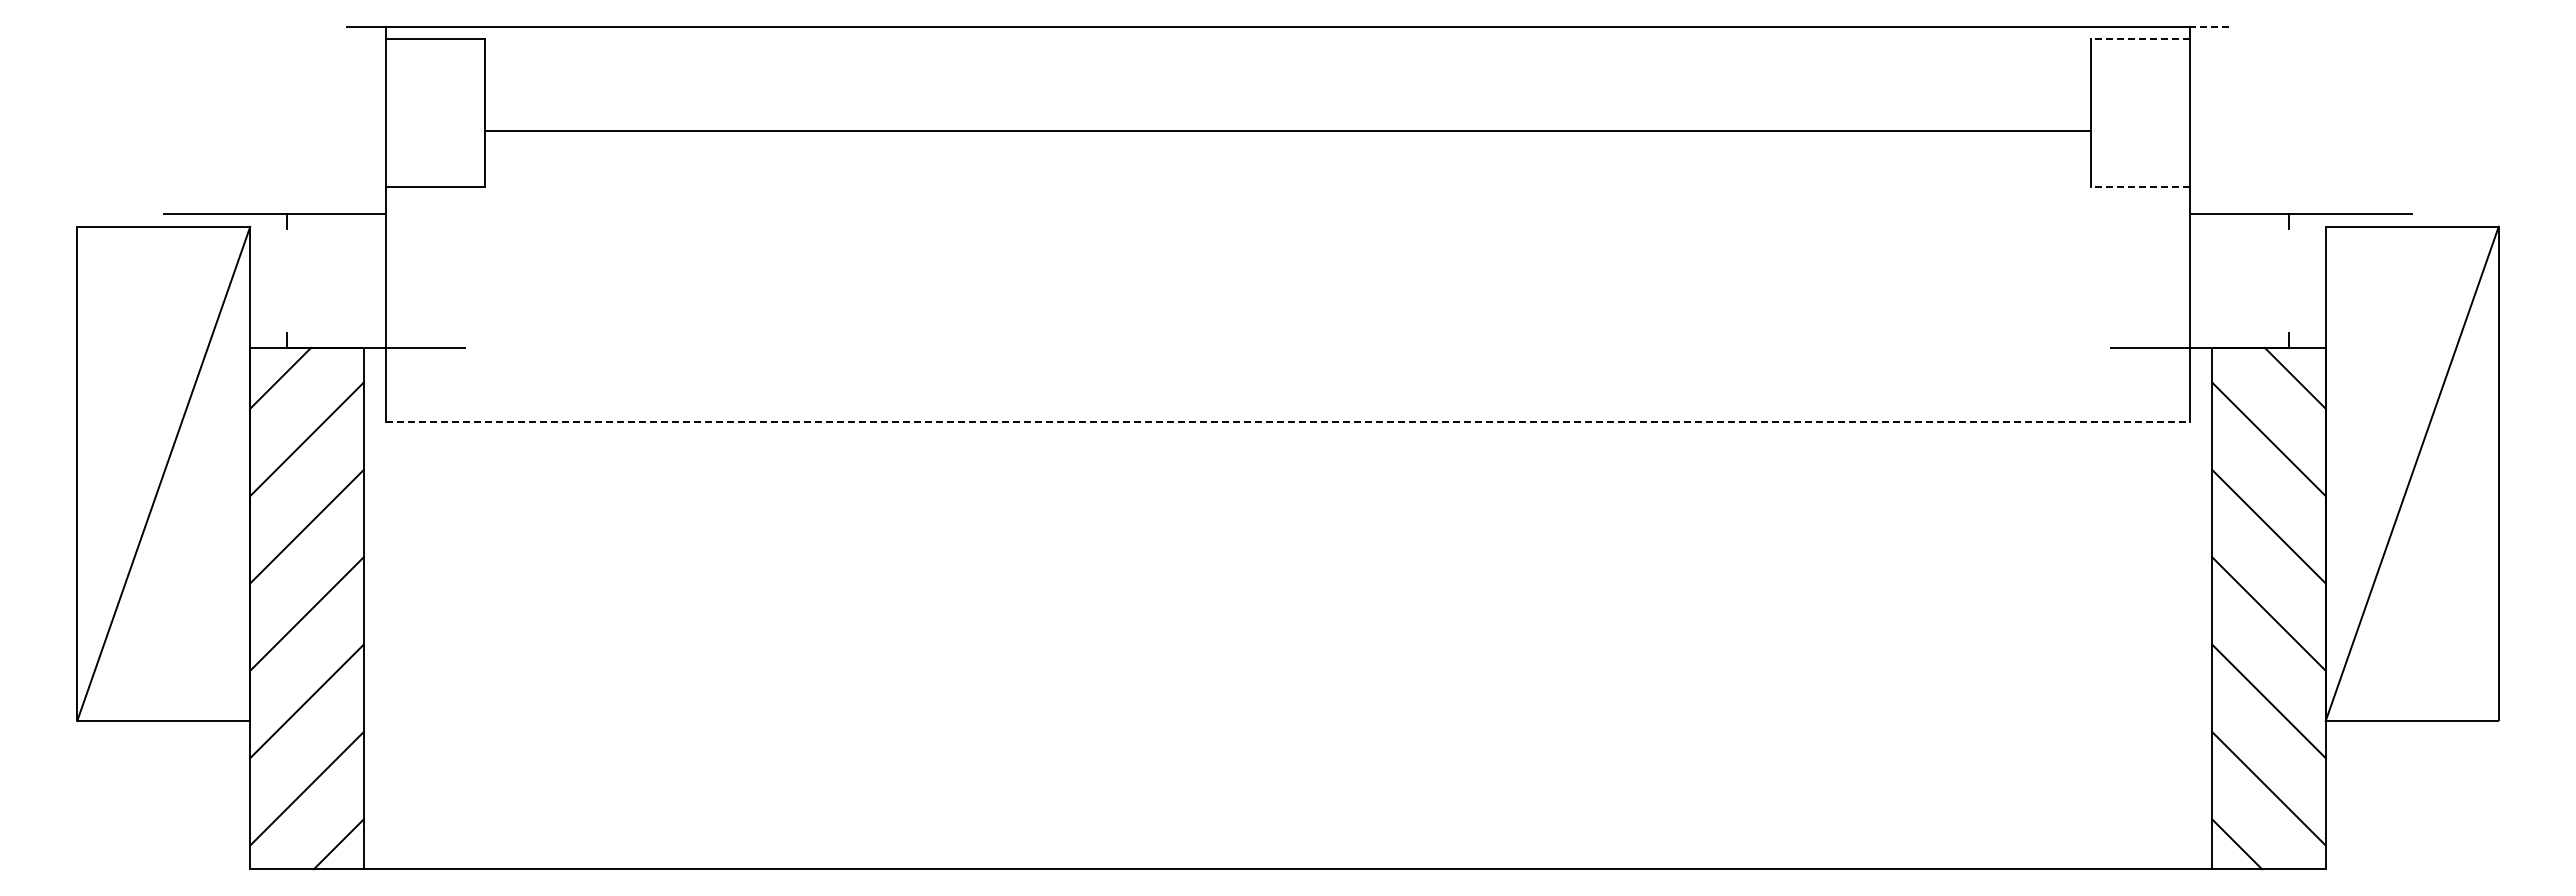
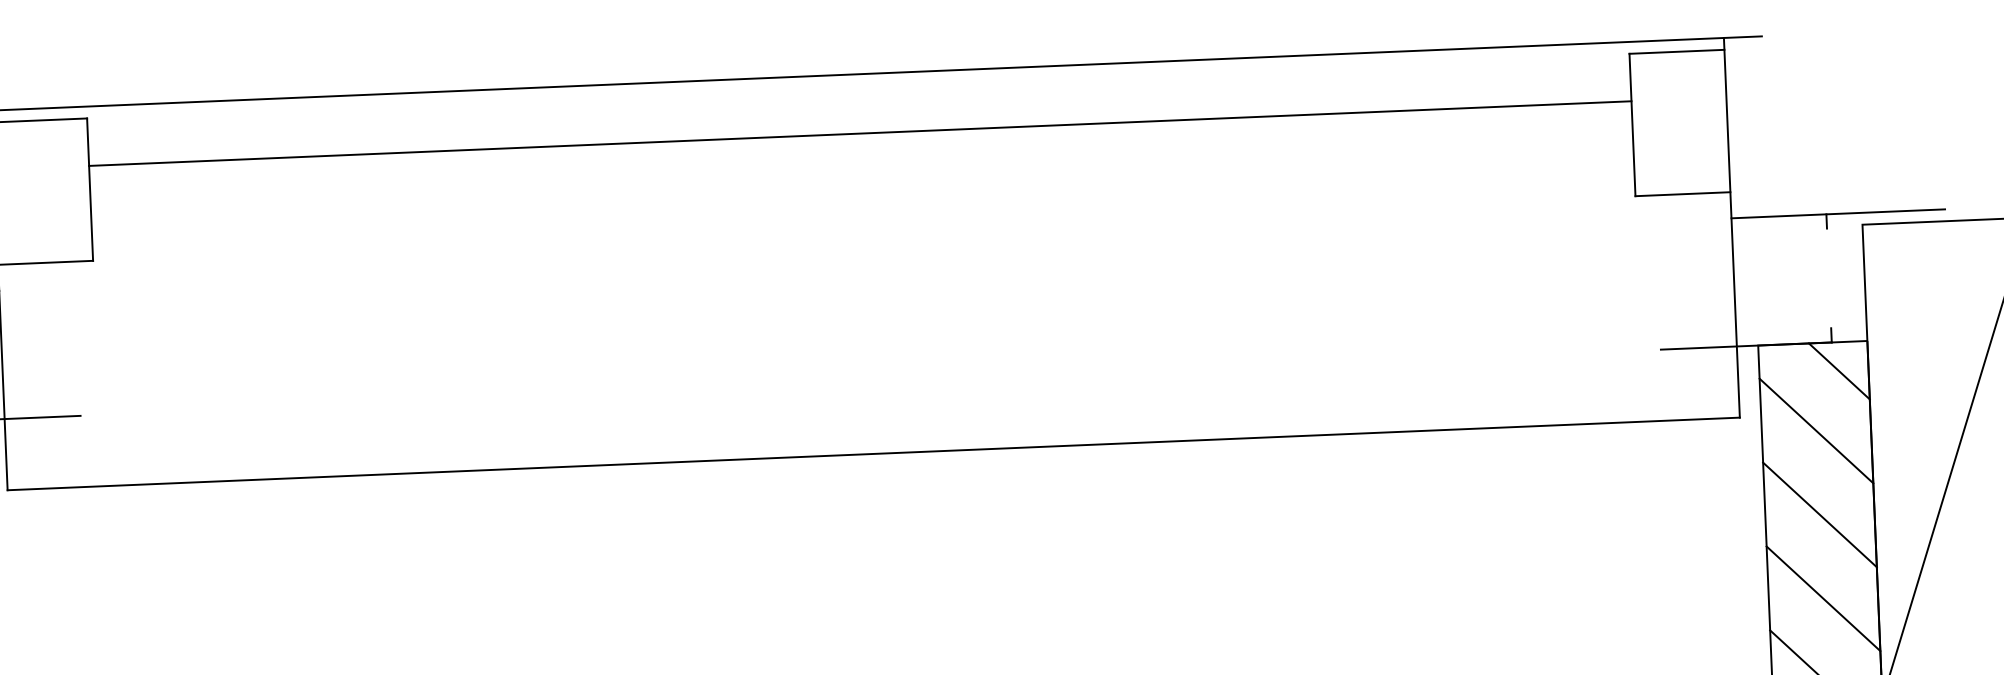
line: (2209, 26) -> (1742, 36), dashed -> solid
line: (2139, 39) -> (1676, 52), dashed -> solid
line: (1287, 131) -> (859, 133), moved
line: (2139, 187) -> (1682, 194), dashed -> solid
line: (1288, 422) -> (874, 454), dashed -> solid

